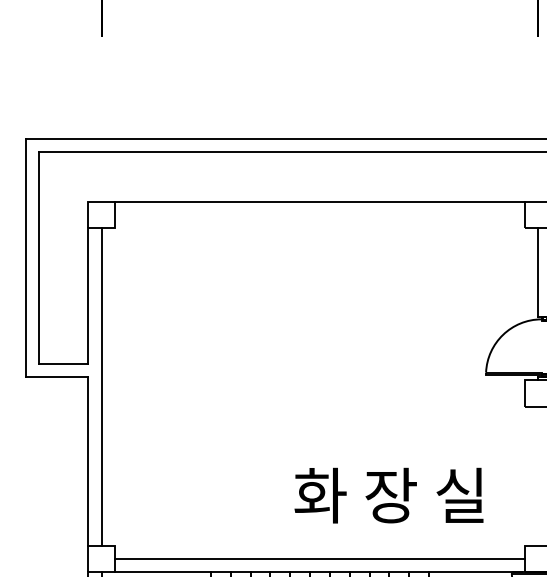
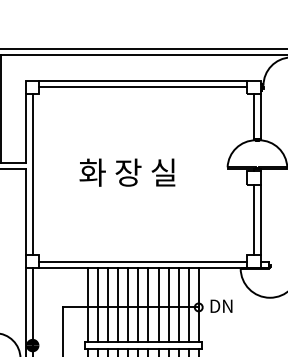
line: (320, 215) -> (143, 87), added
line: (539, 475) -> (254, 219), added
text: (389, 495) -> (127, 172), moved

